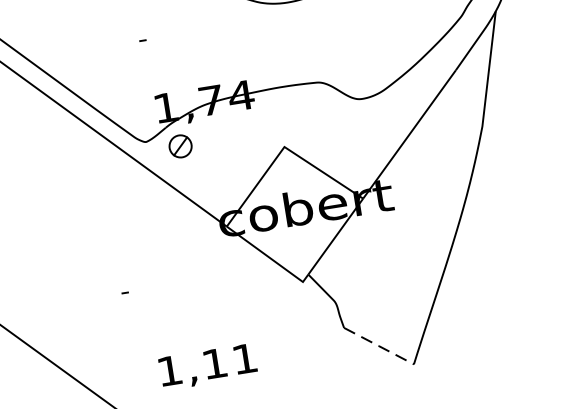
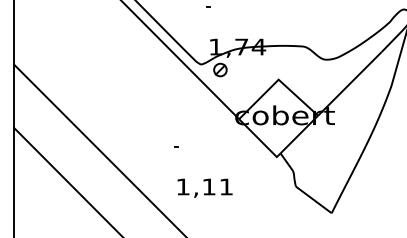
line: (378, 345) -> (313, 199), dashed -> solid
text: (206, 365) -> (204, 187), moved

